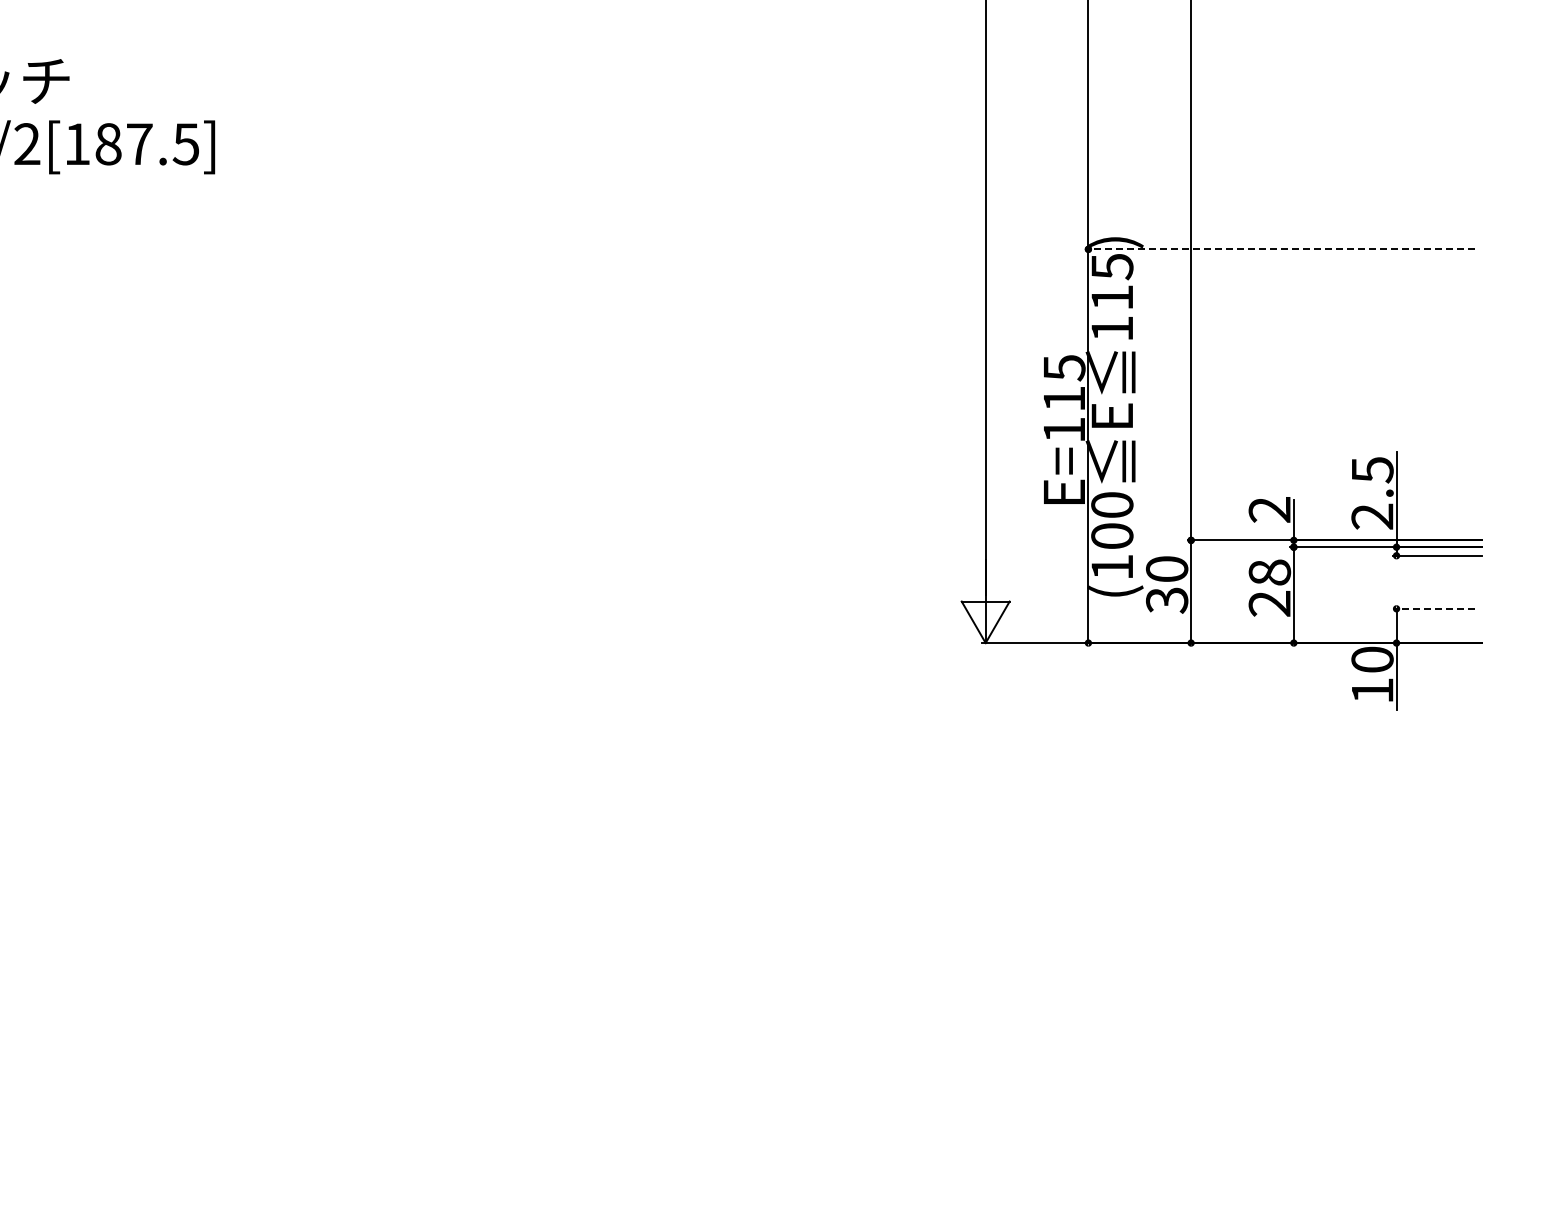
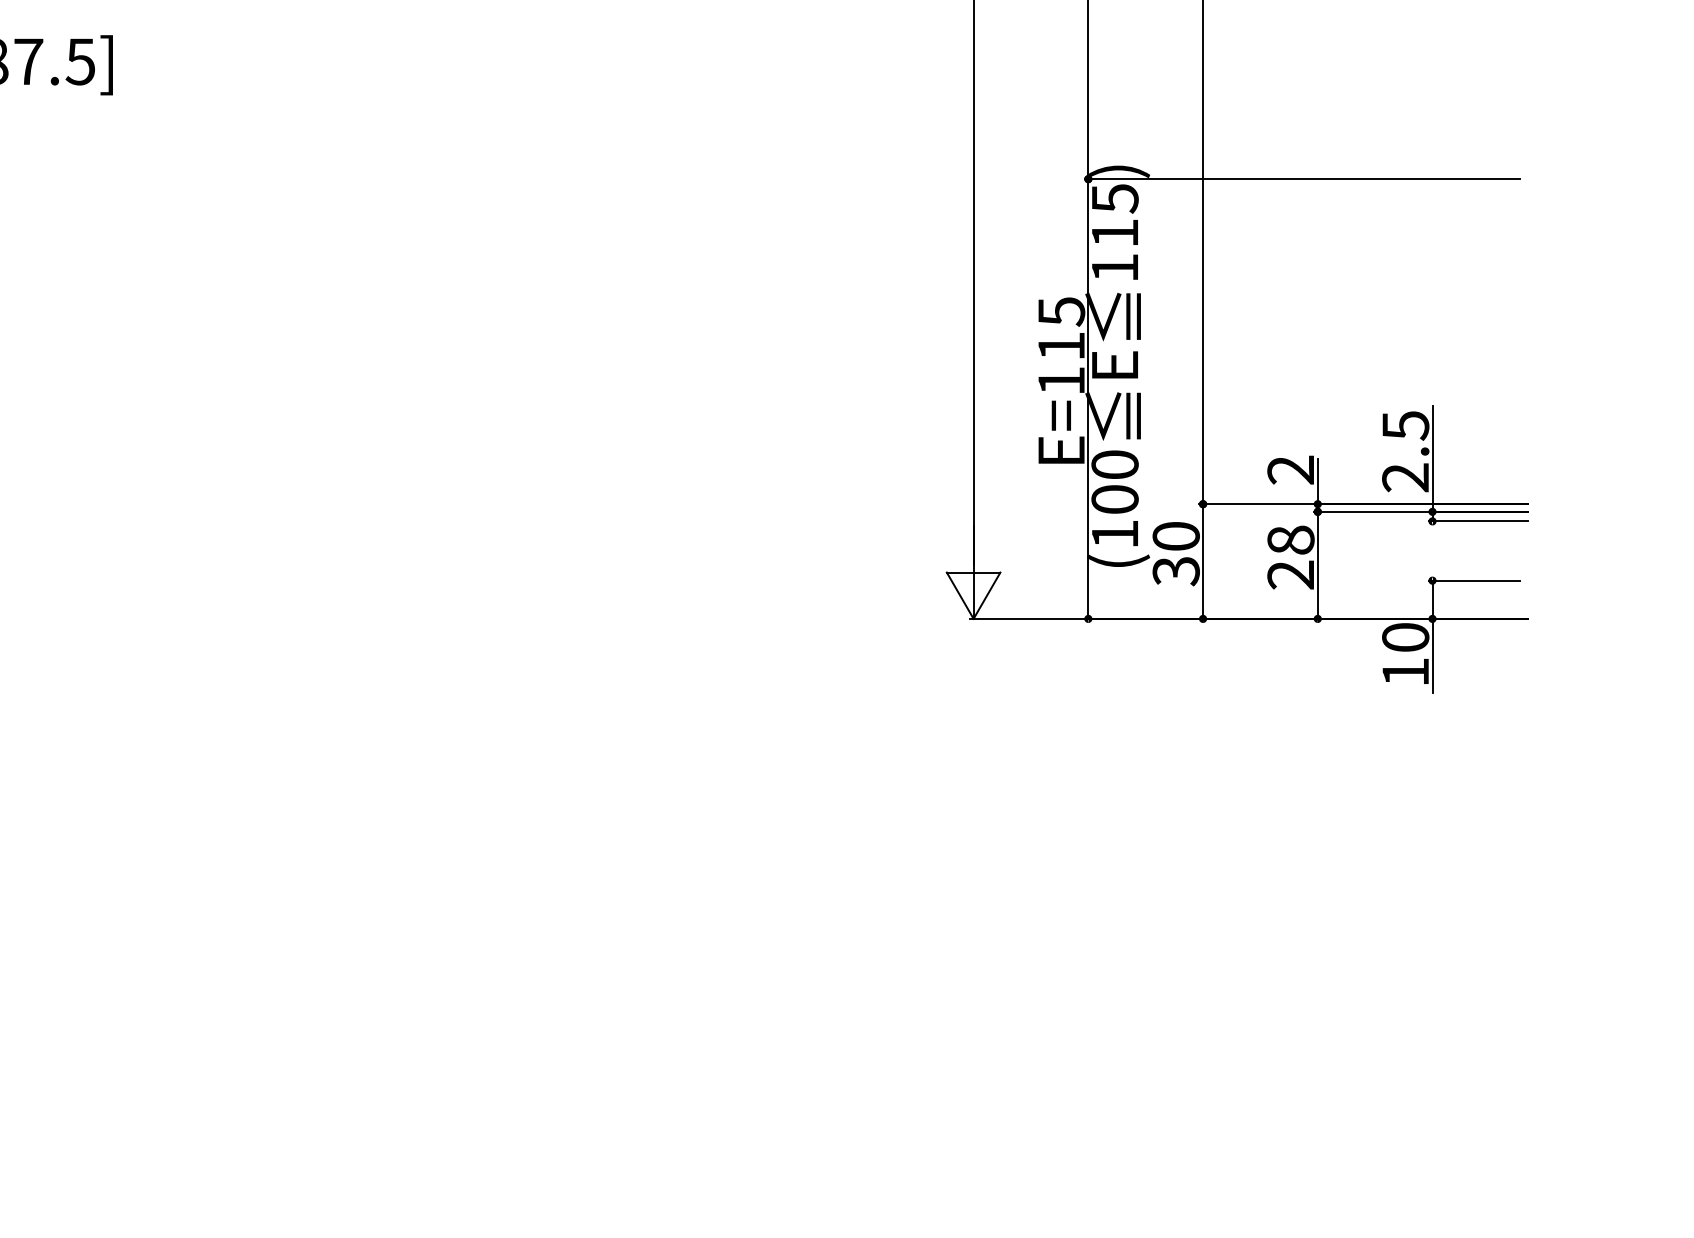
line: (1279, 249) -> (1301, 179), dashed -> solid
line: (1433, 608) -> (1473, 580), dashed -> solid

